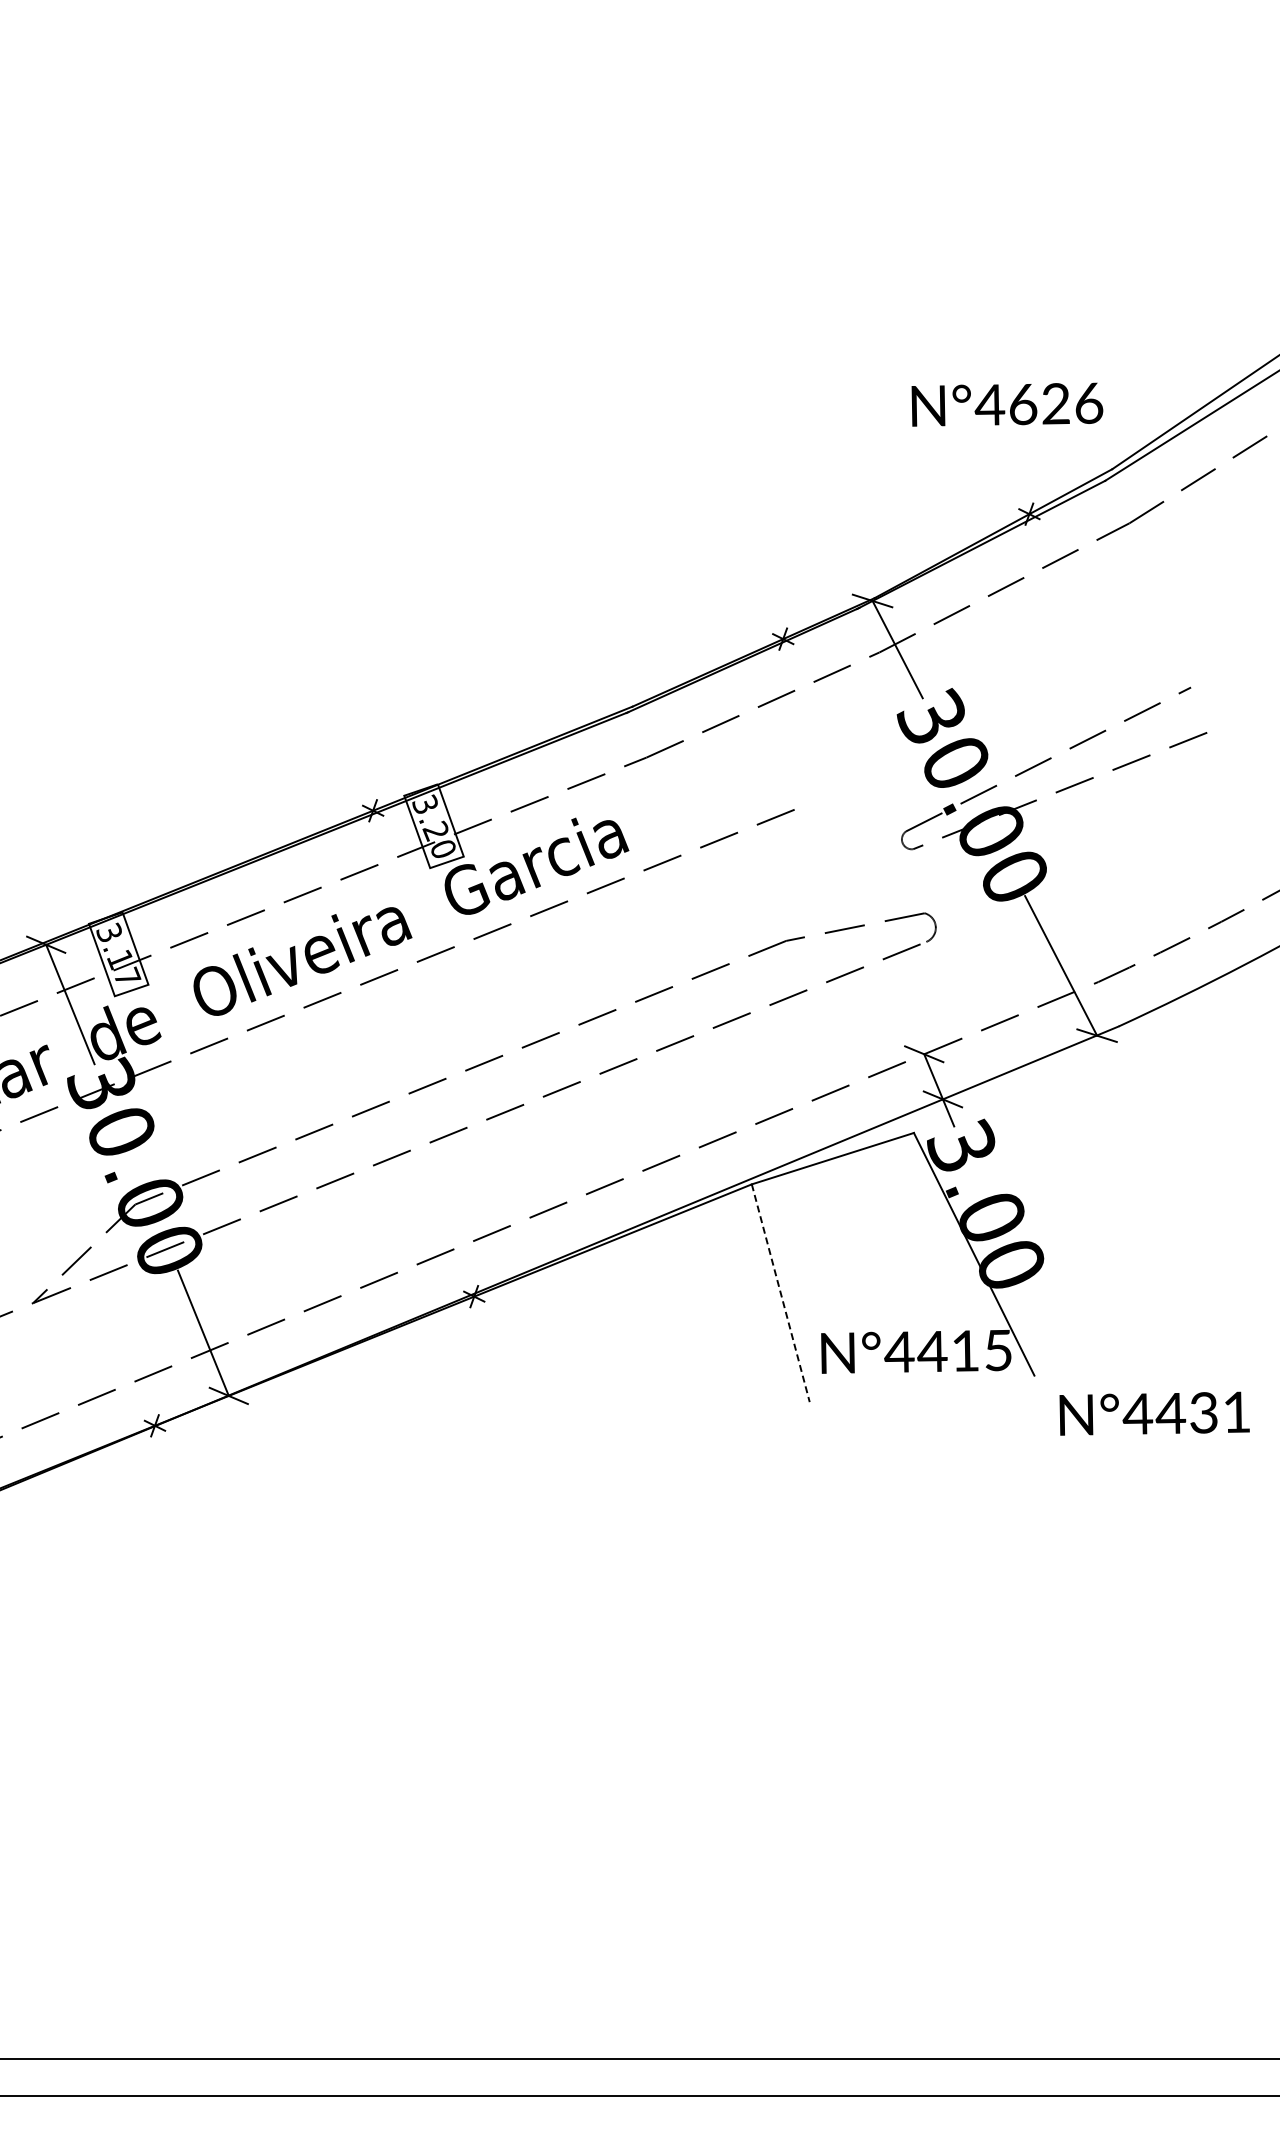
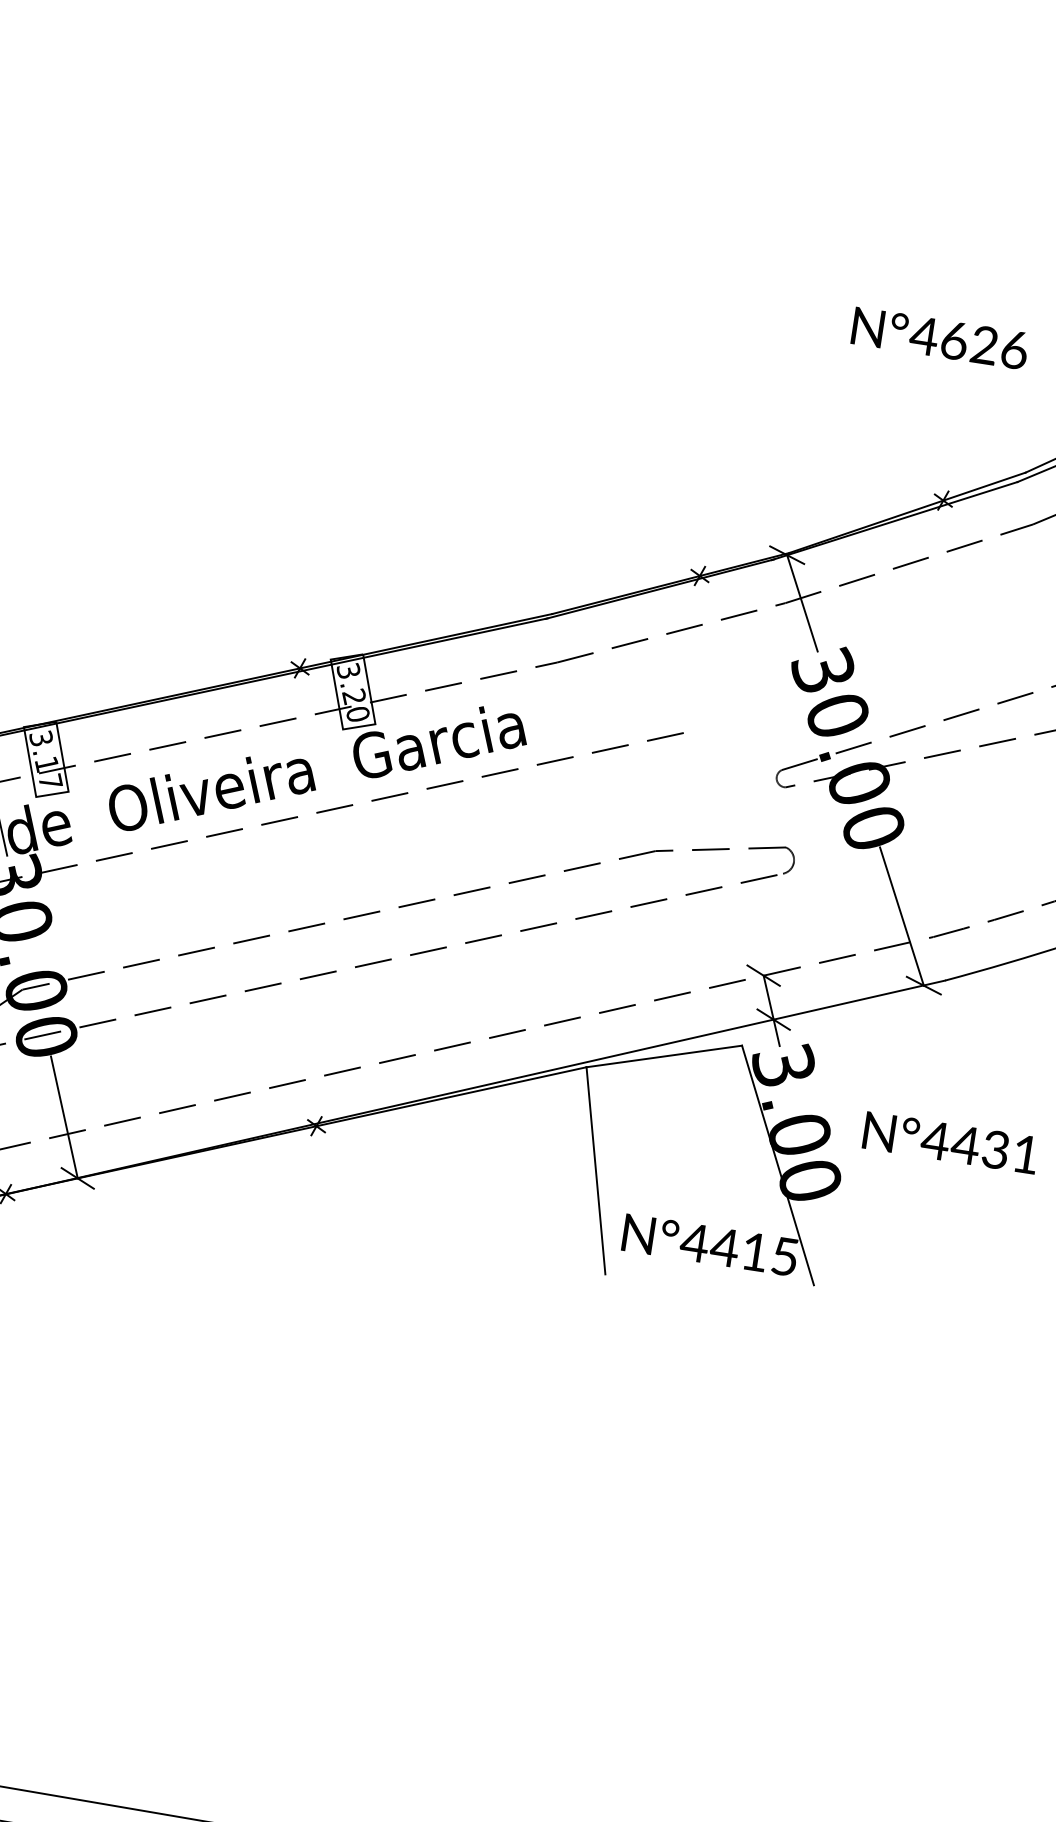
text: (1007, 404) -> (940, 338), moved
line: (780, 1293) -> (595, 1170), dashed -> solid
text: (1154, 1413) -> (950, 1142), moved

